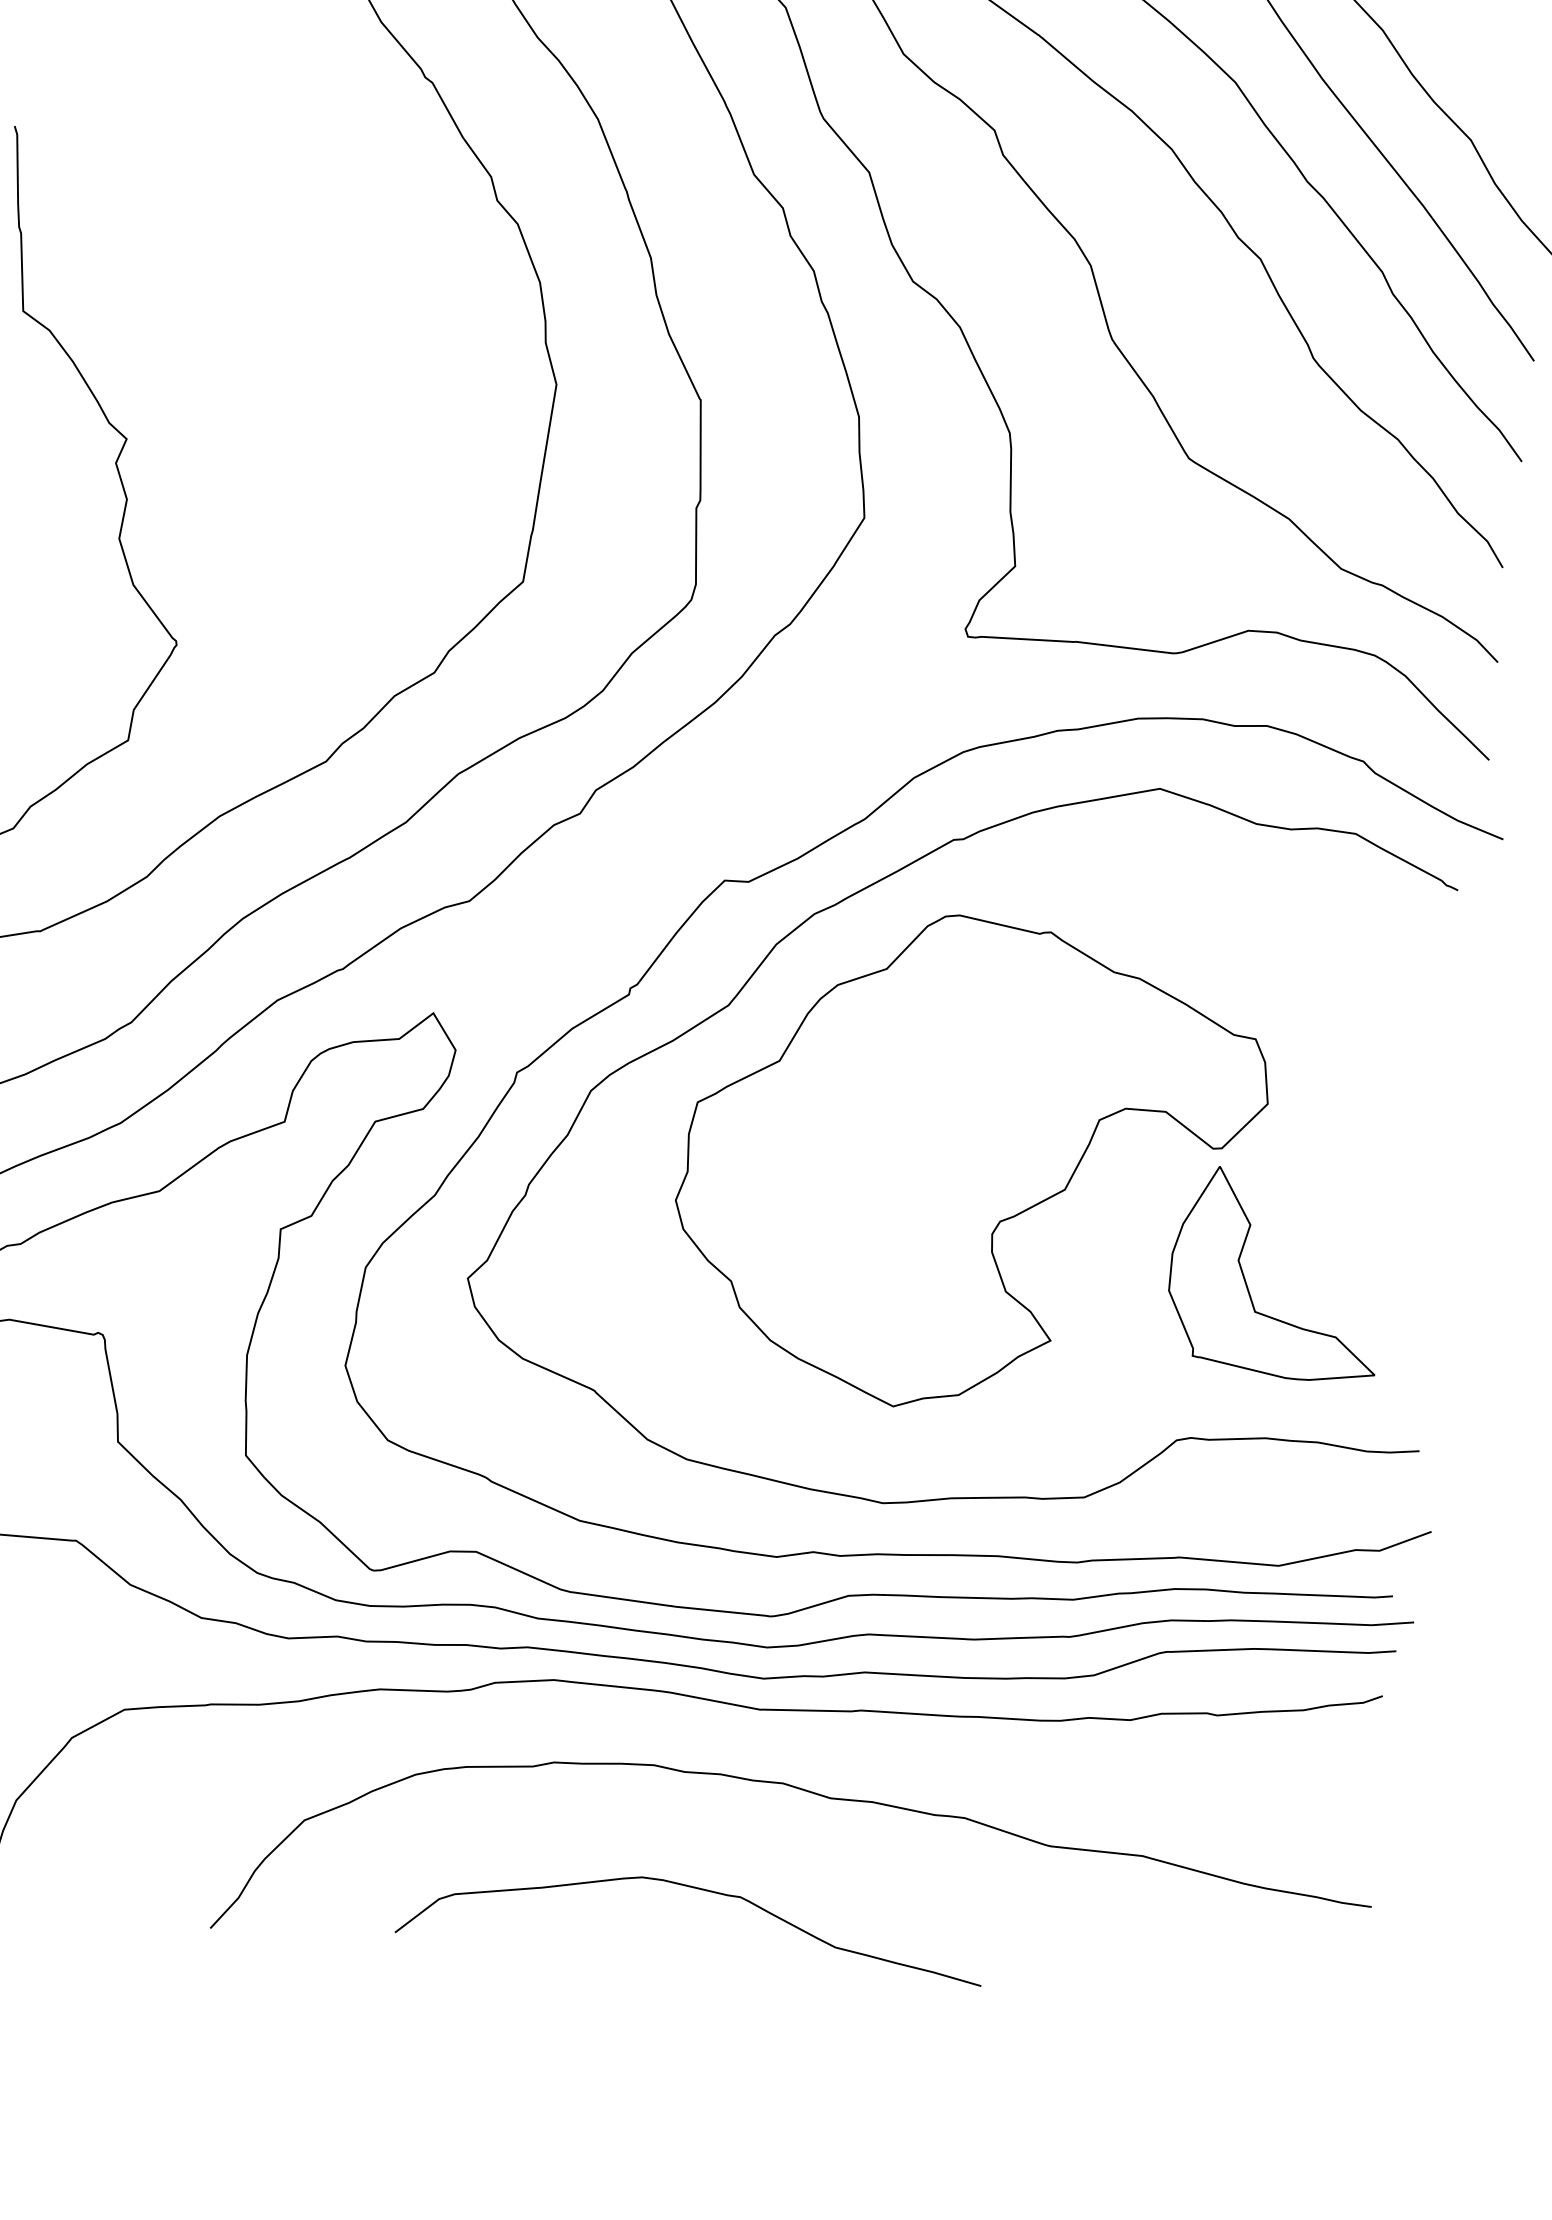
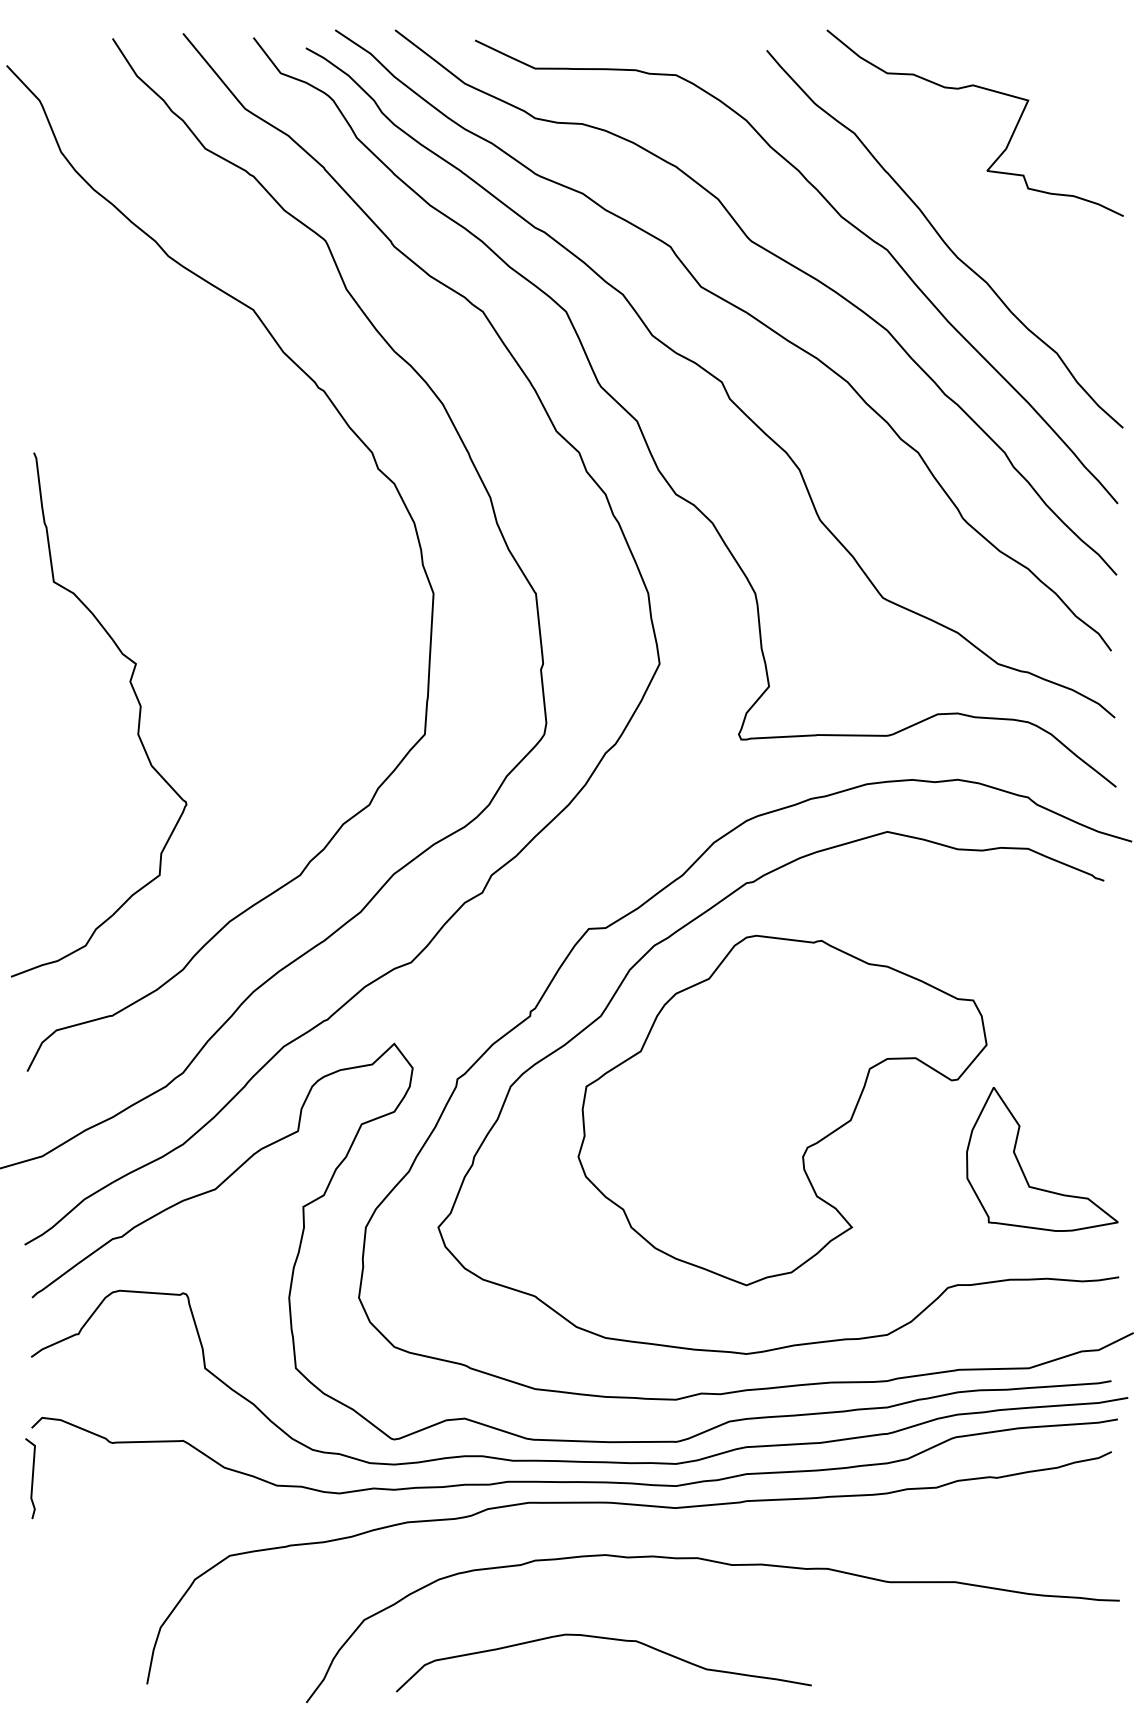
part: (1248, 1285) -> (1022, 1168), moved
curve: (699, 1890) -> (606, 1639), moved

